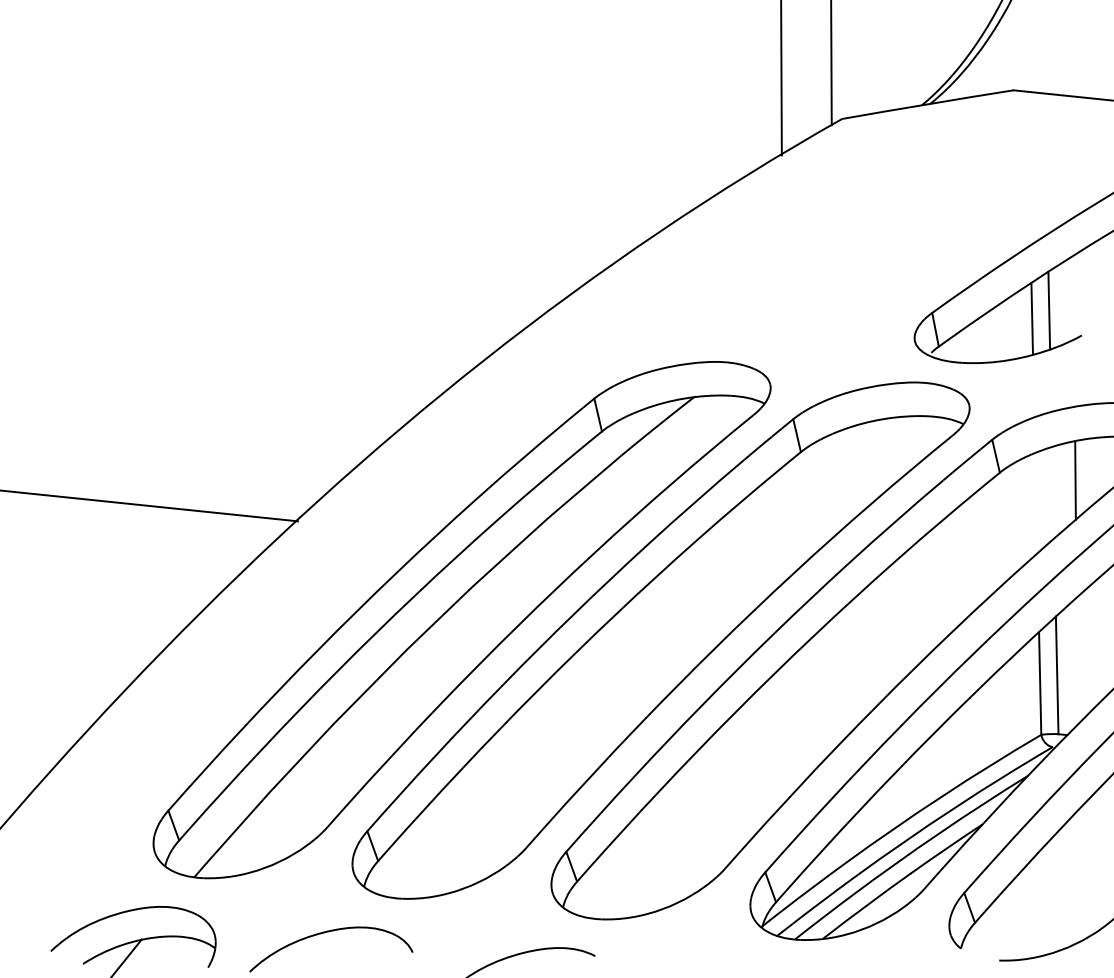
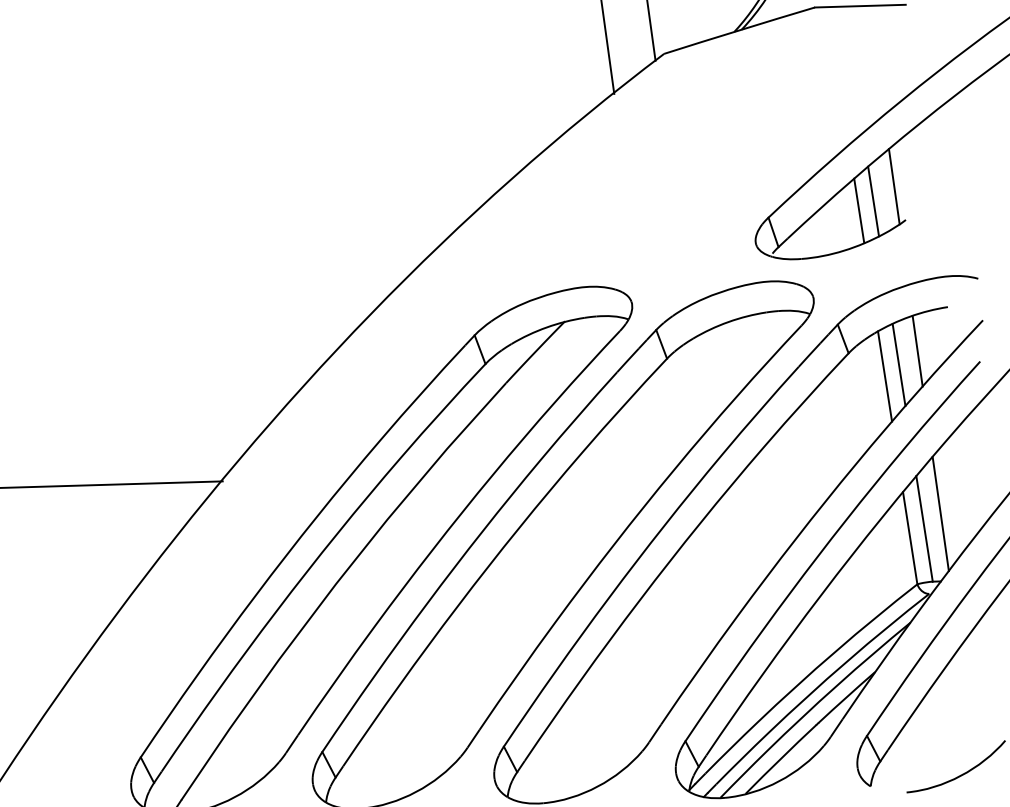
line: (1073, 297) -> (893, 186), added
line: (1053, 492) -> (899, 364), added
line: (1036, 503) -> (885, 376), added
line: (1076, 661) -> (940, 514), added

